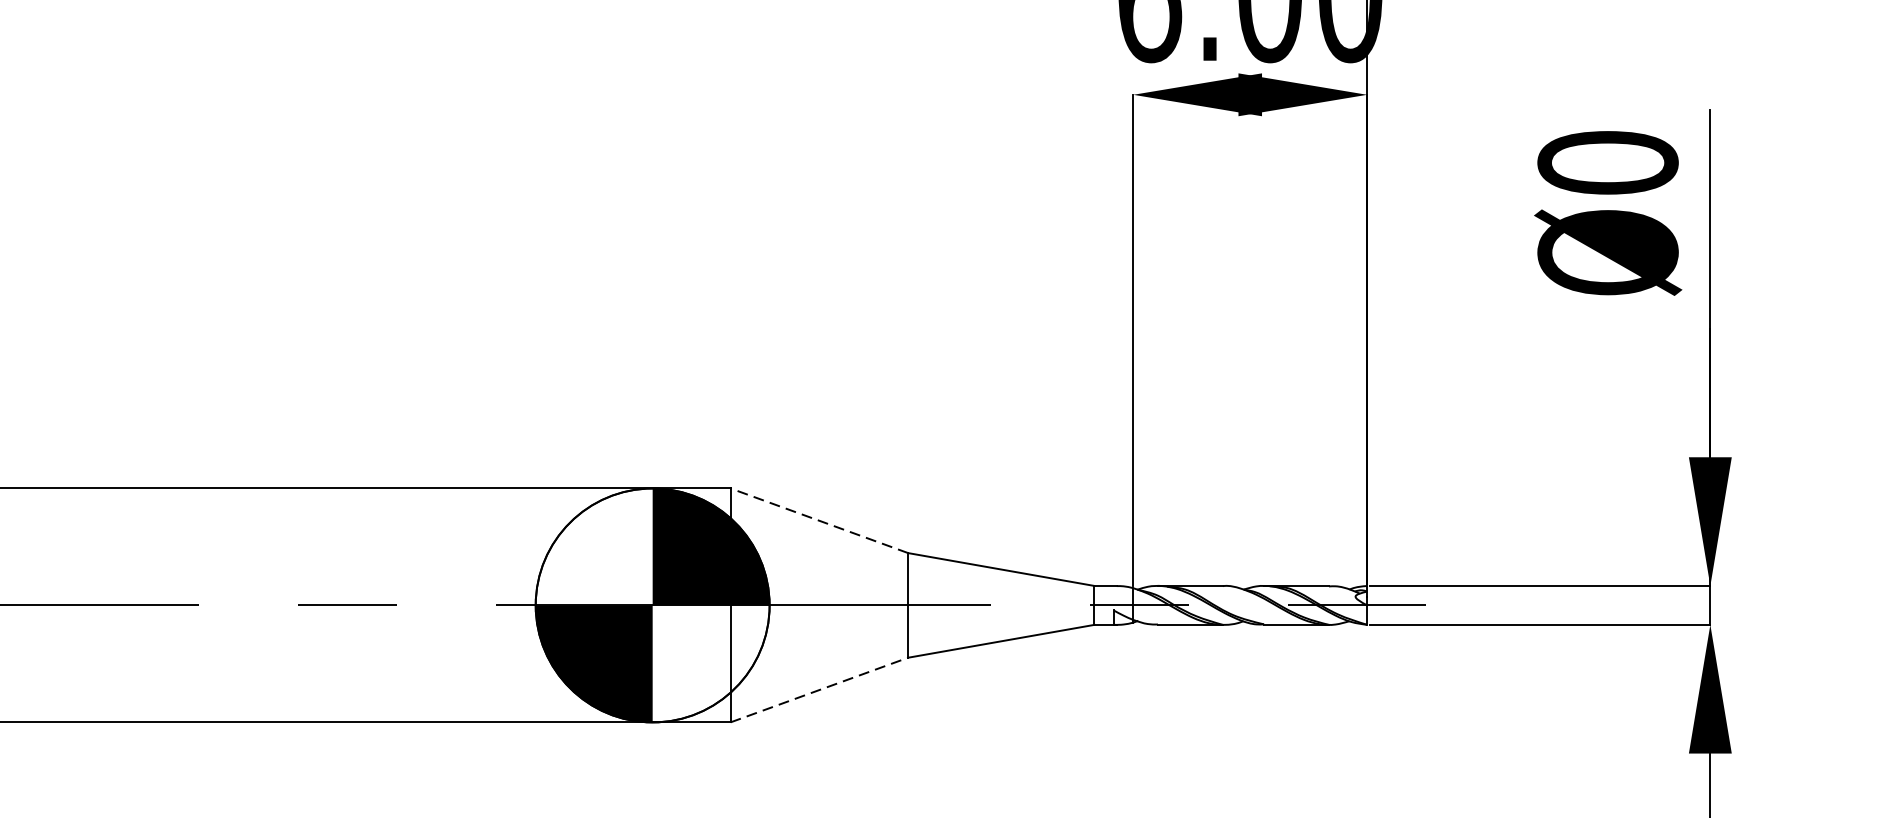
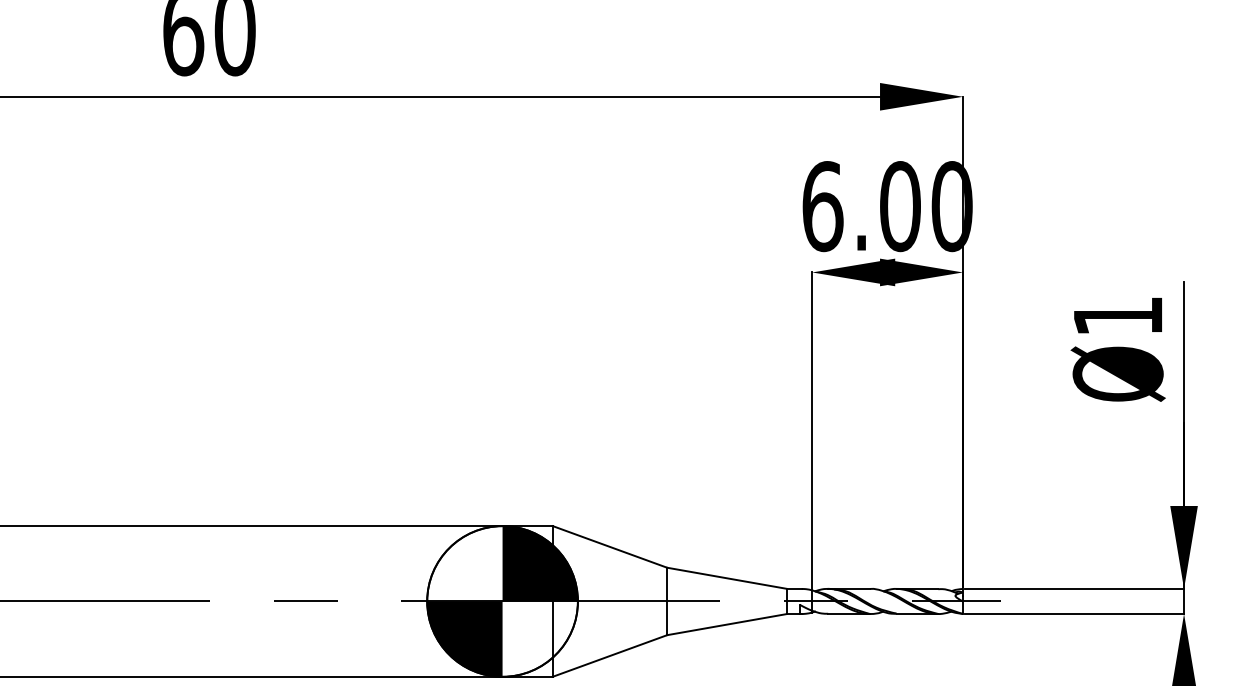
text: (1607, 161) -> (1117, 315), Ø0 -> Ø1
line: (820, 520) -> (610, 546), dashed -> solid
line: (820, 689) -> (610, 655), dashed -> solid

